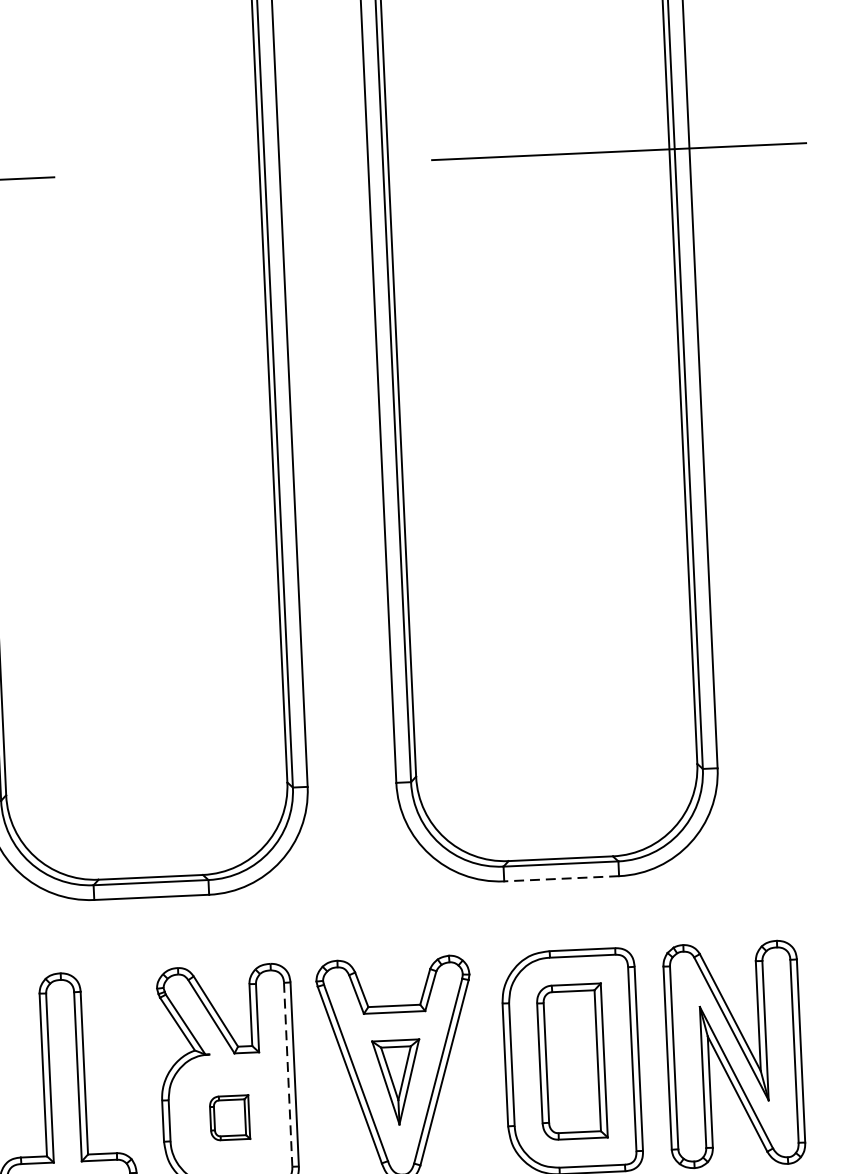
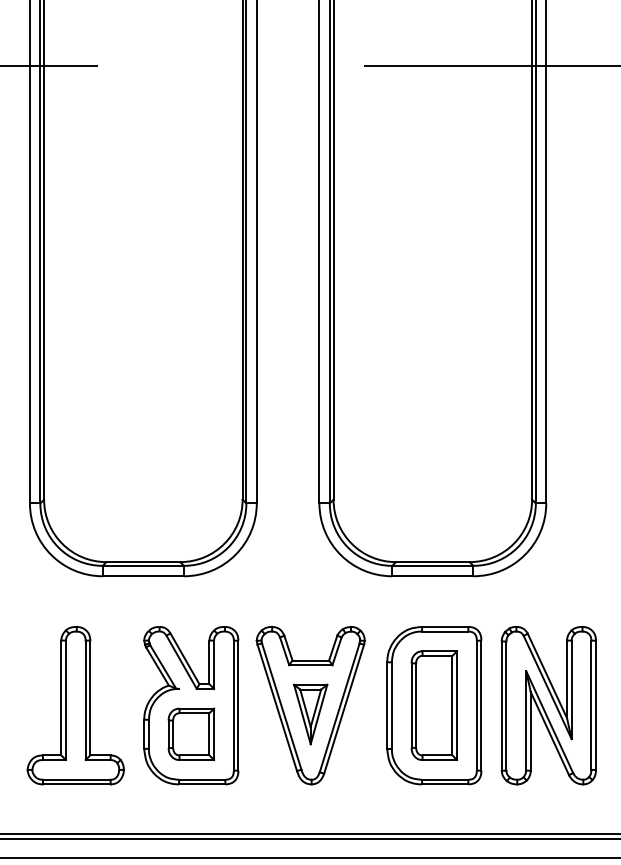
line: (561, 879) -> (432, 576), dashed -> solid
line: (287, 1074) -> (233, 705), dashed -> solid
part: (229, 1116) -> (191, 733), size x1.67

